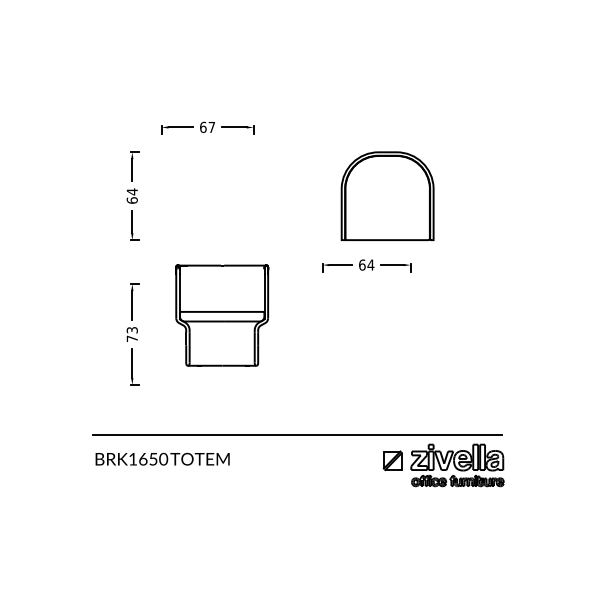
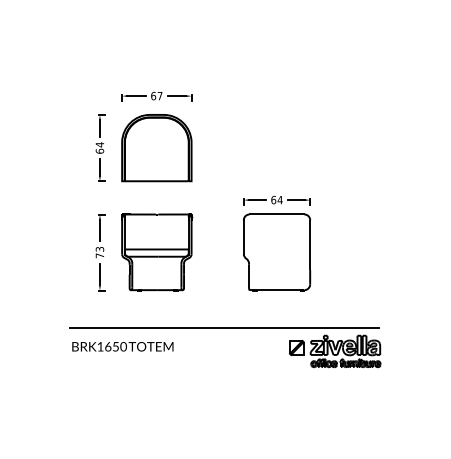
part: (387, 196) -> (156, 148), moved
part: (223, 315) -> (157, 252), moved
part: (367, 334) -> (277, 252), added

